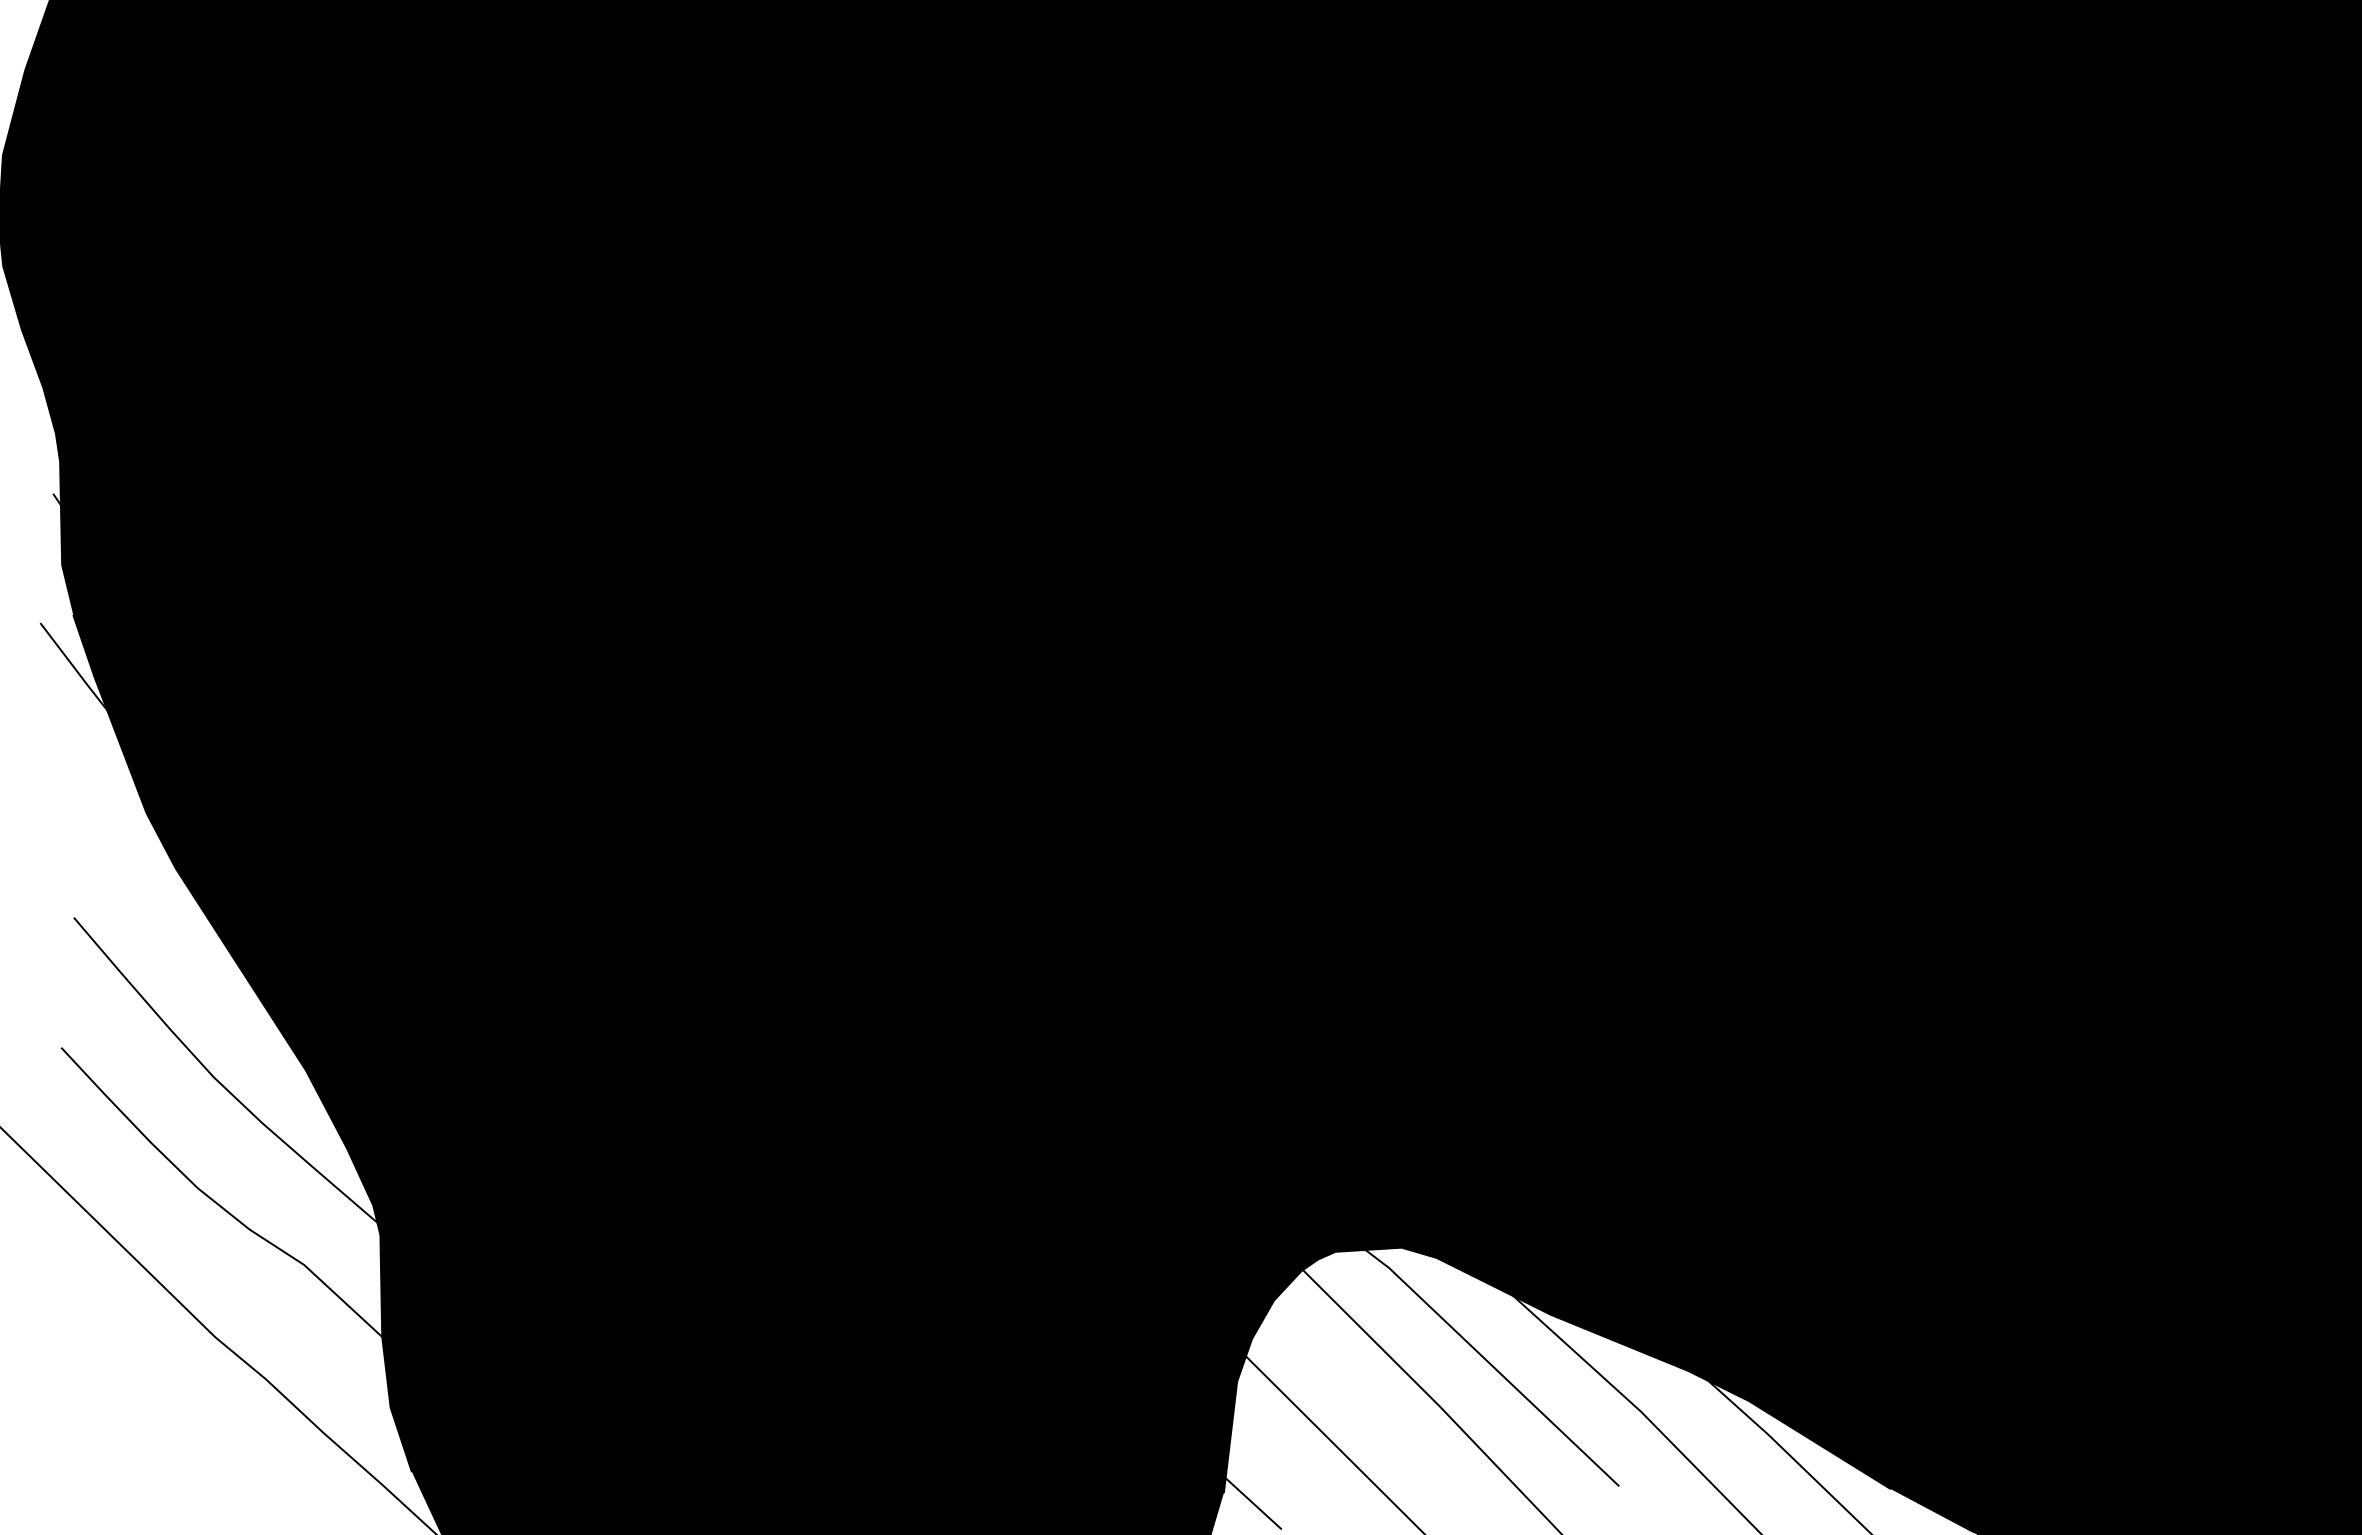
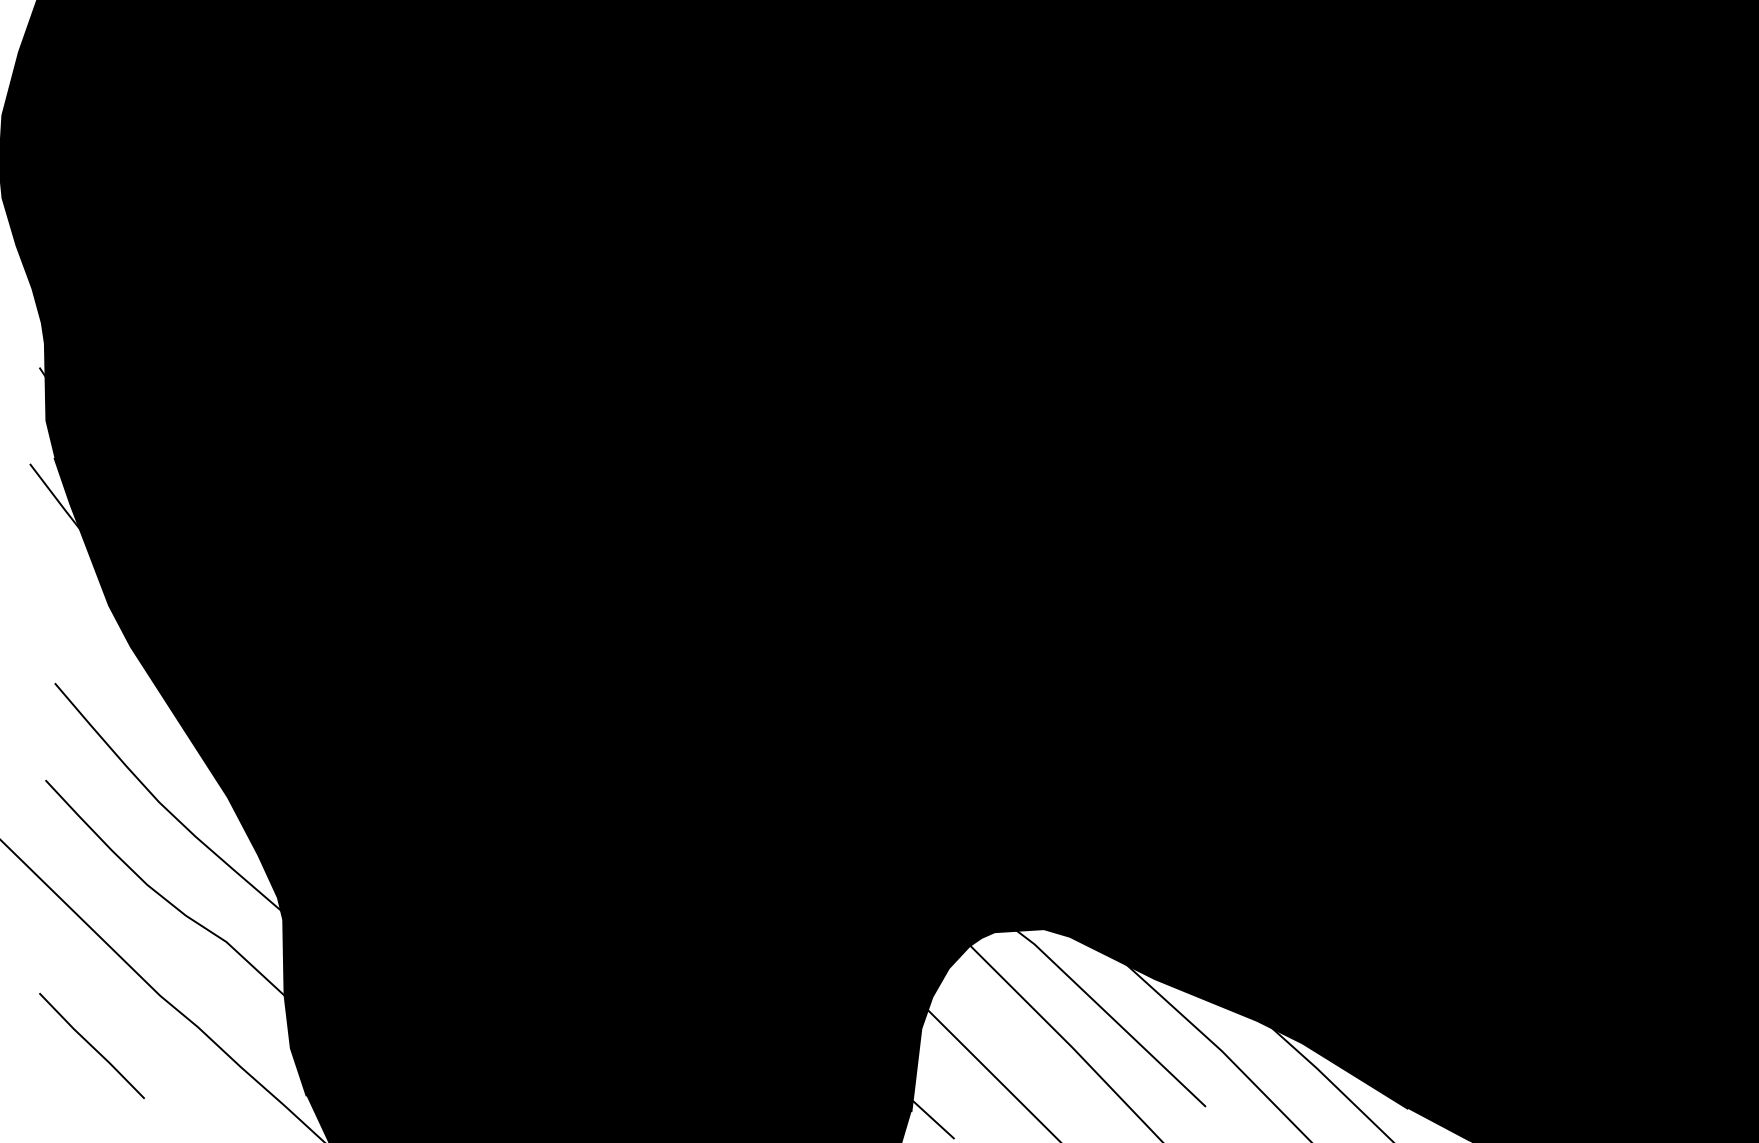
line: (123, 1404) -> (91, 1045), added

